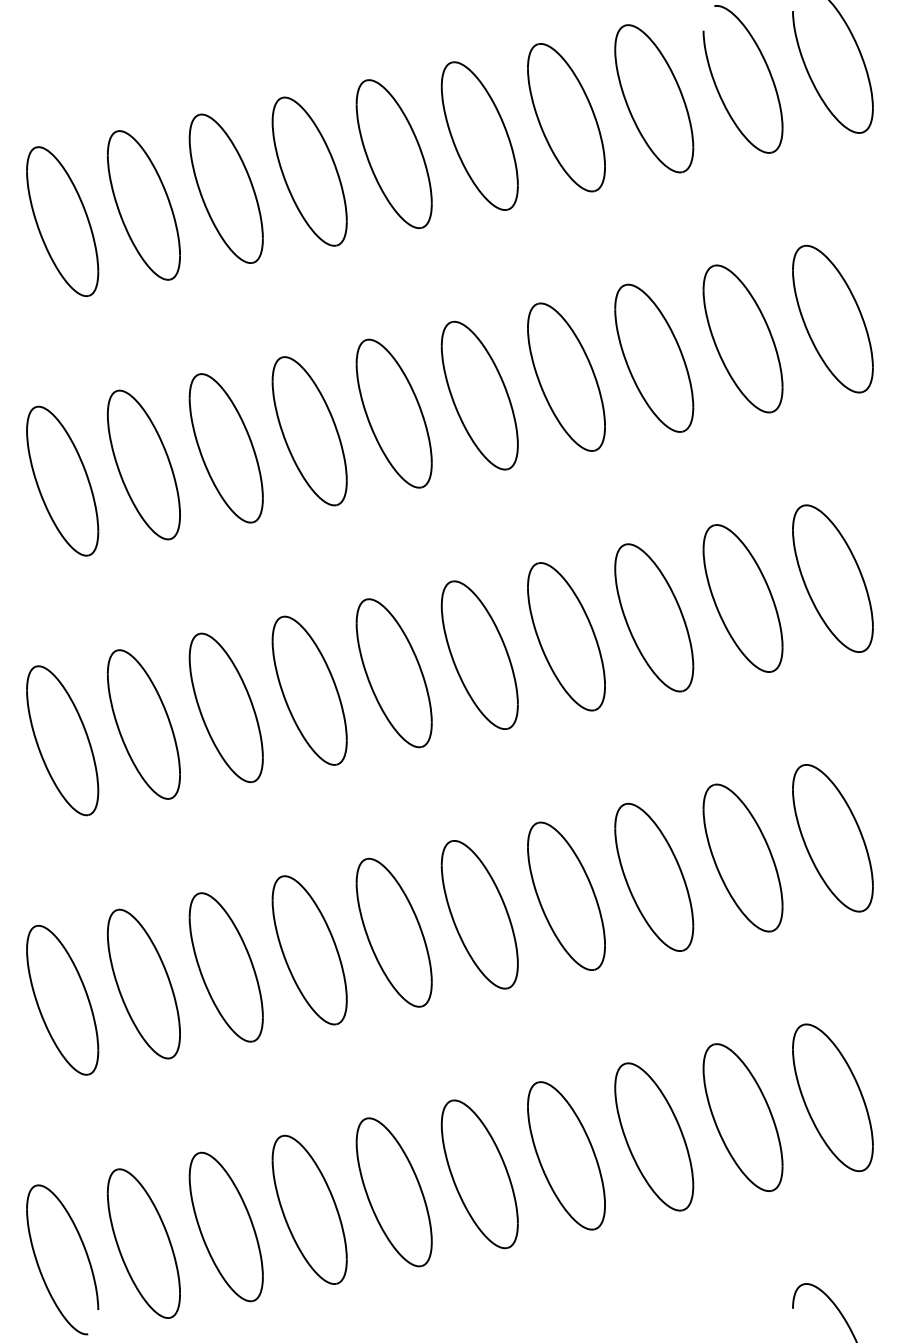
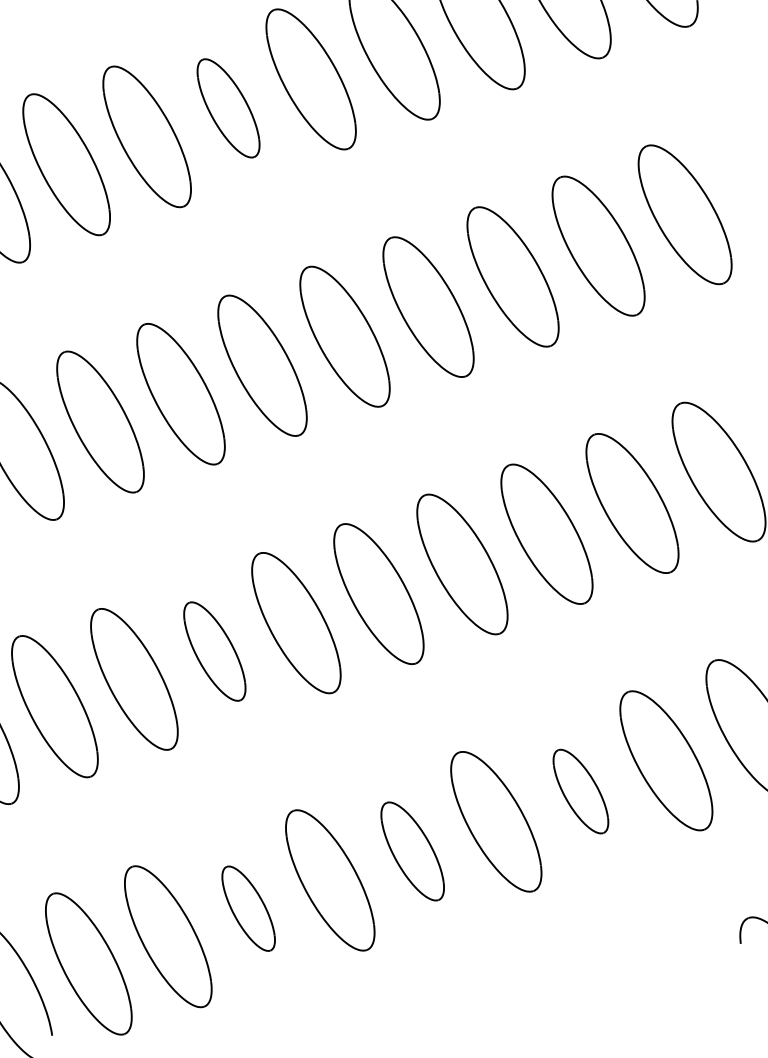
part: (393, 413) -> (227, 108), size x0.7
part: (309, 950) -> (214, 651), size x0.7
part: (654, 1136) -> (581, 791), size x0.6
part: (479, 1174) -> (412, 851), size x0.7
part: (309, 1209) -> (248, 908), size x0.6

